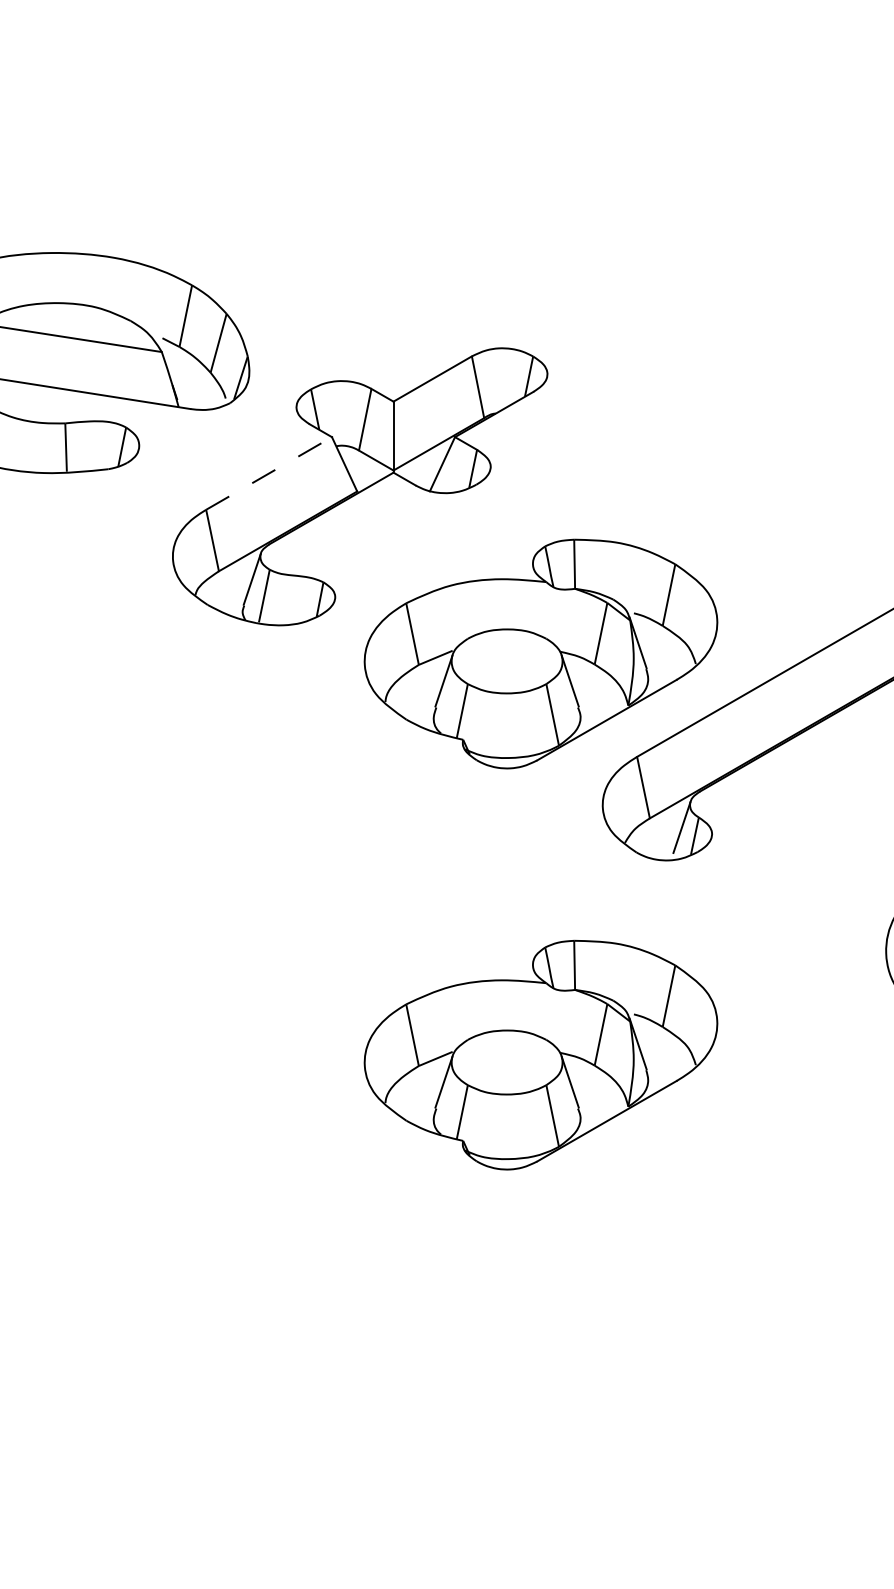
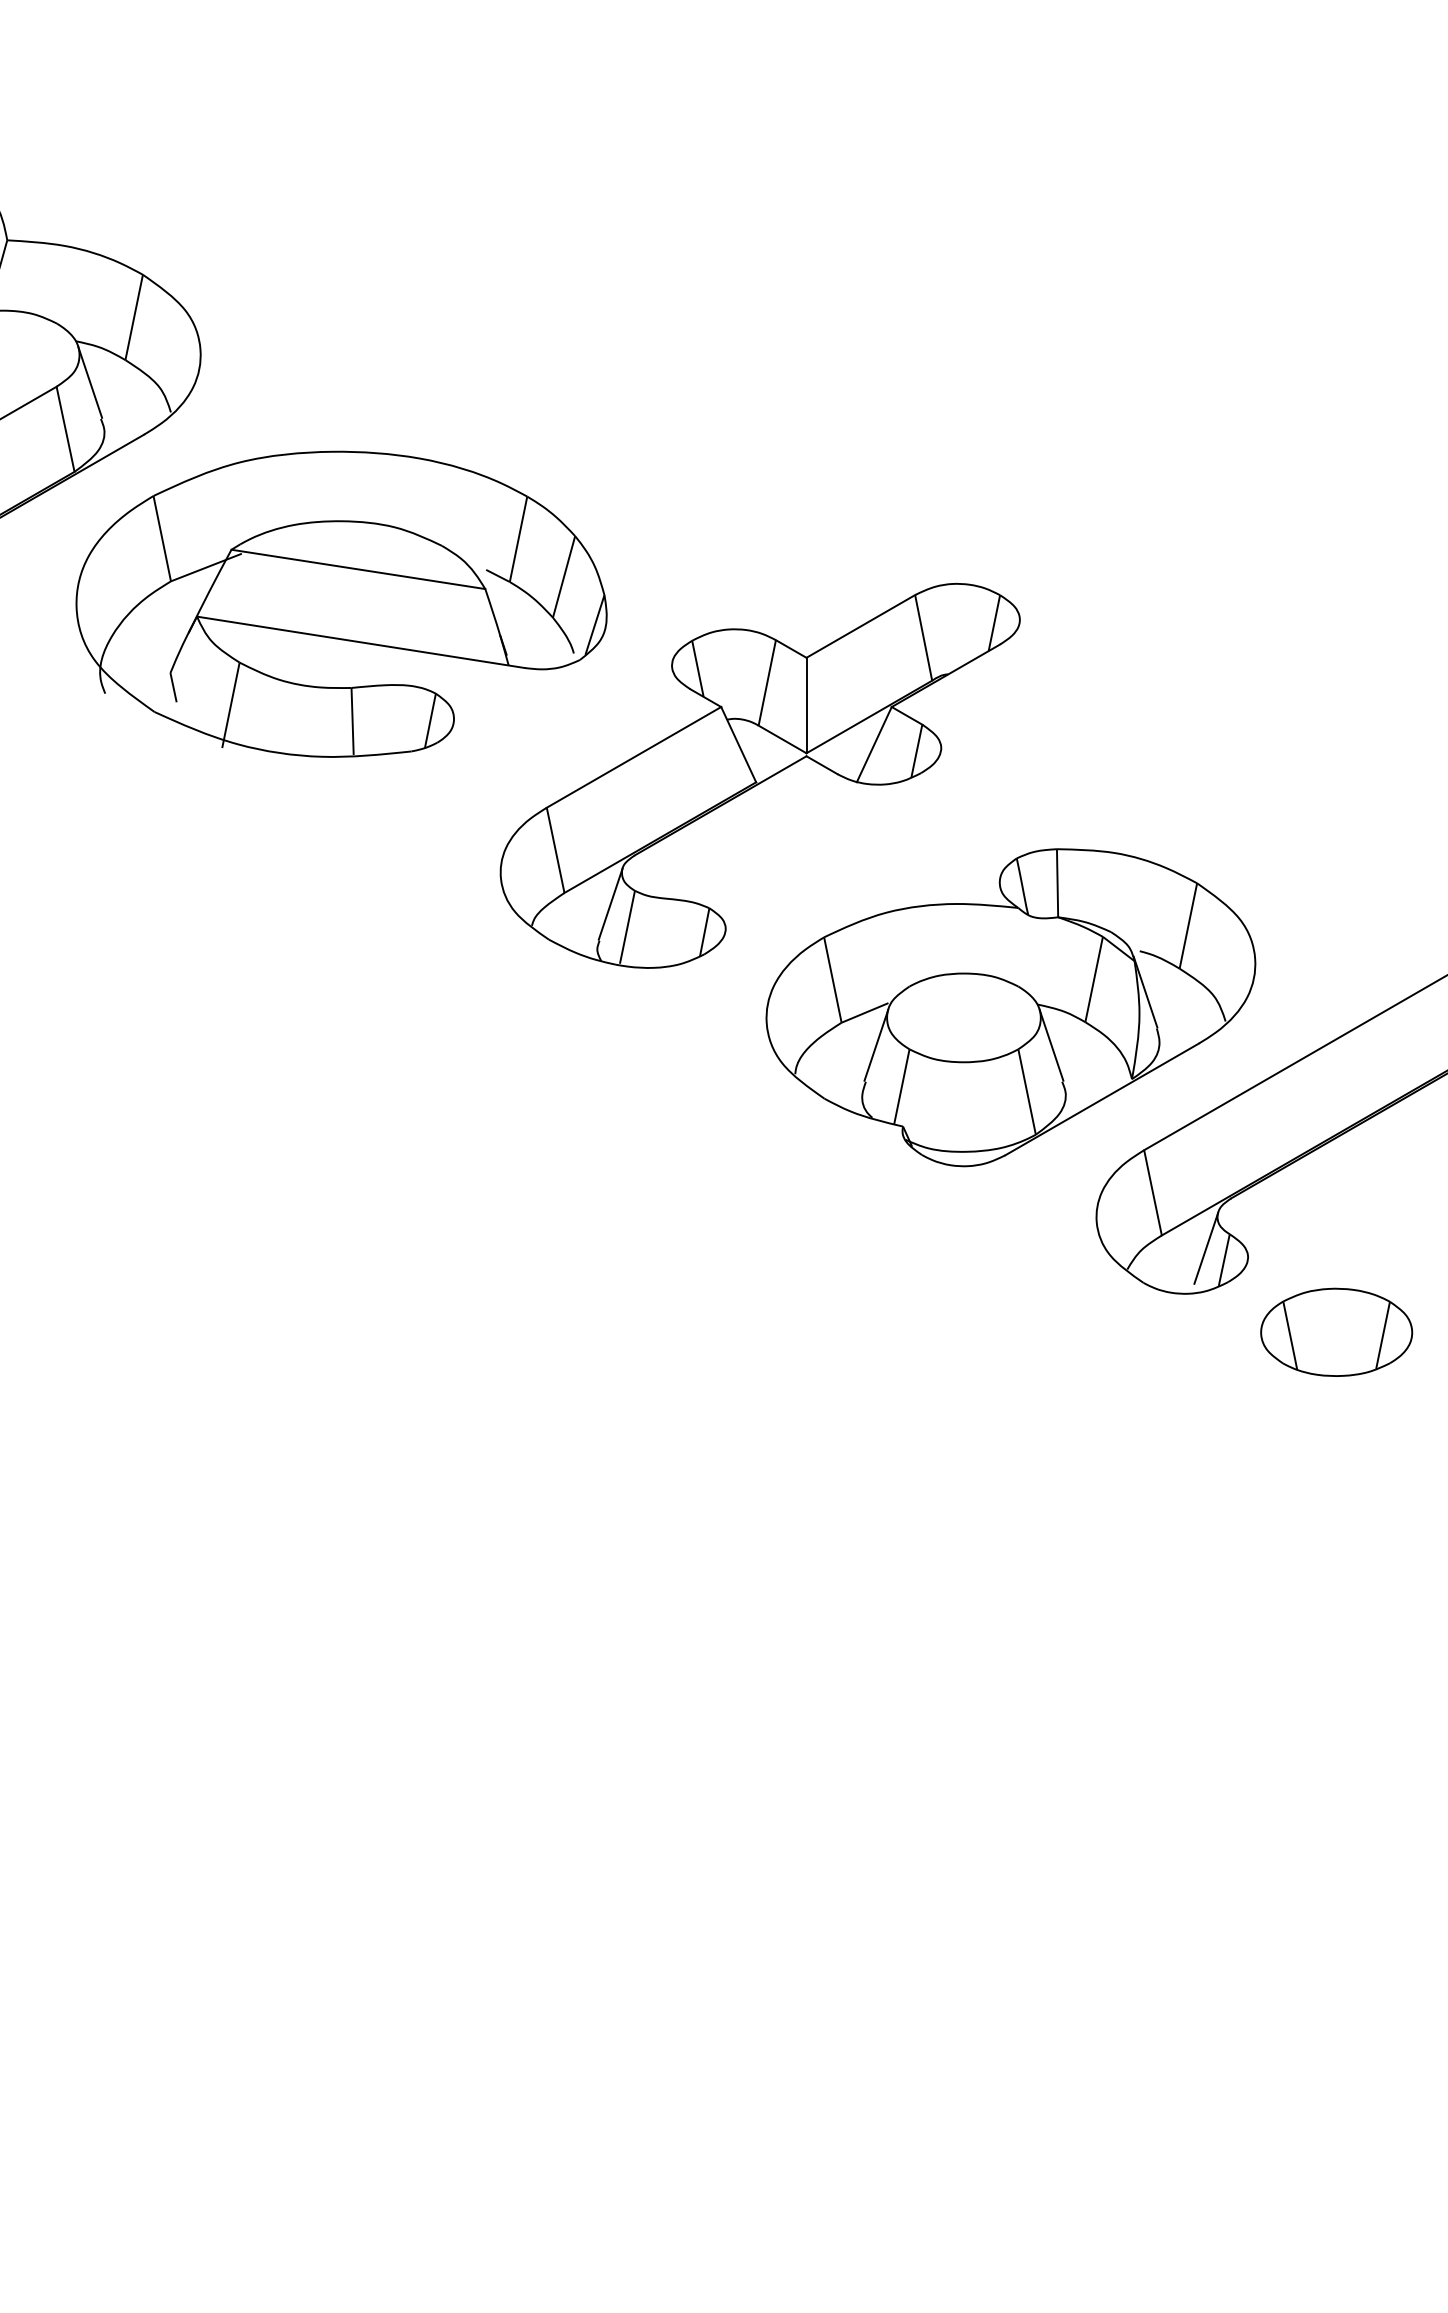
line: (269, 473) -> (634, 757), dashed -> solid
part: (775, 887) -> (1336, 1331), added
part: (540, 1055) -> (1010, 1563), removed

